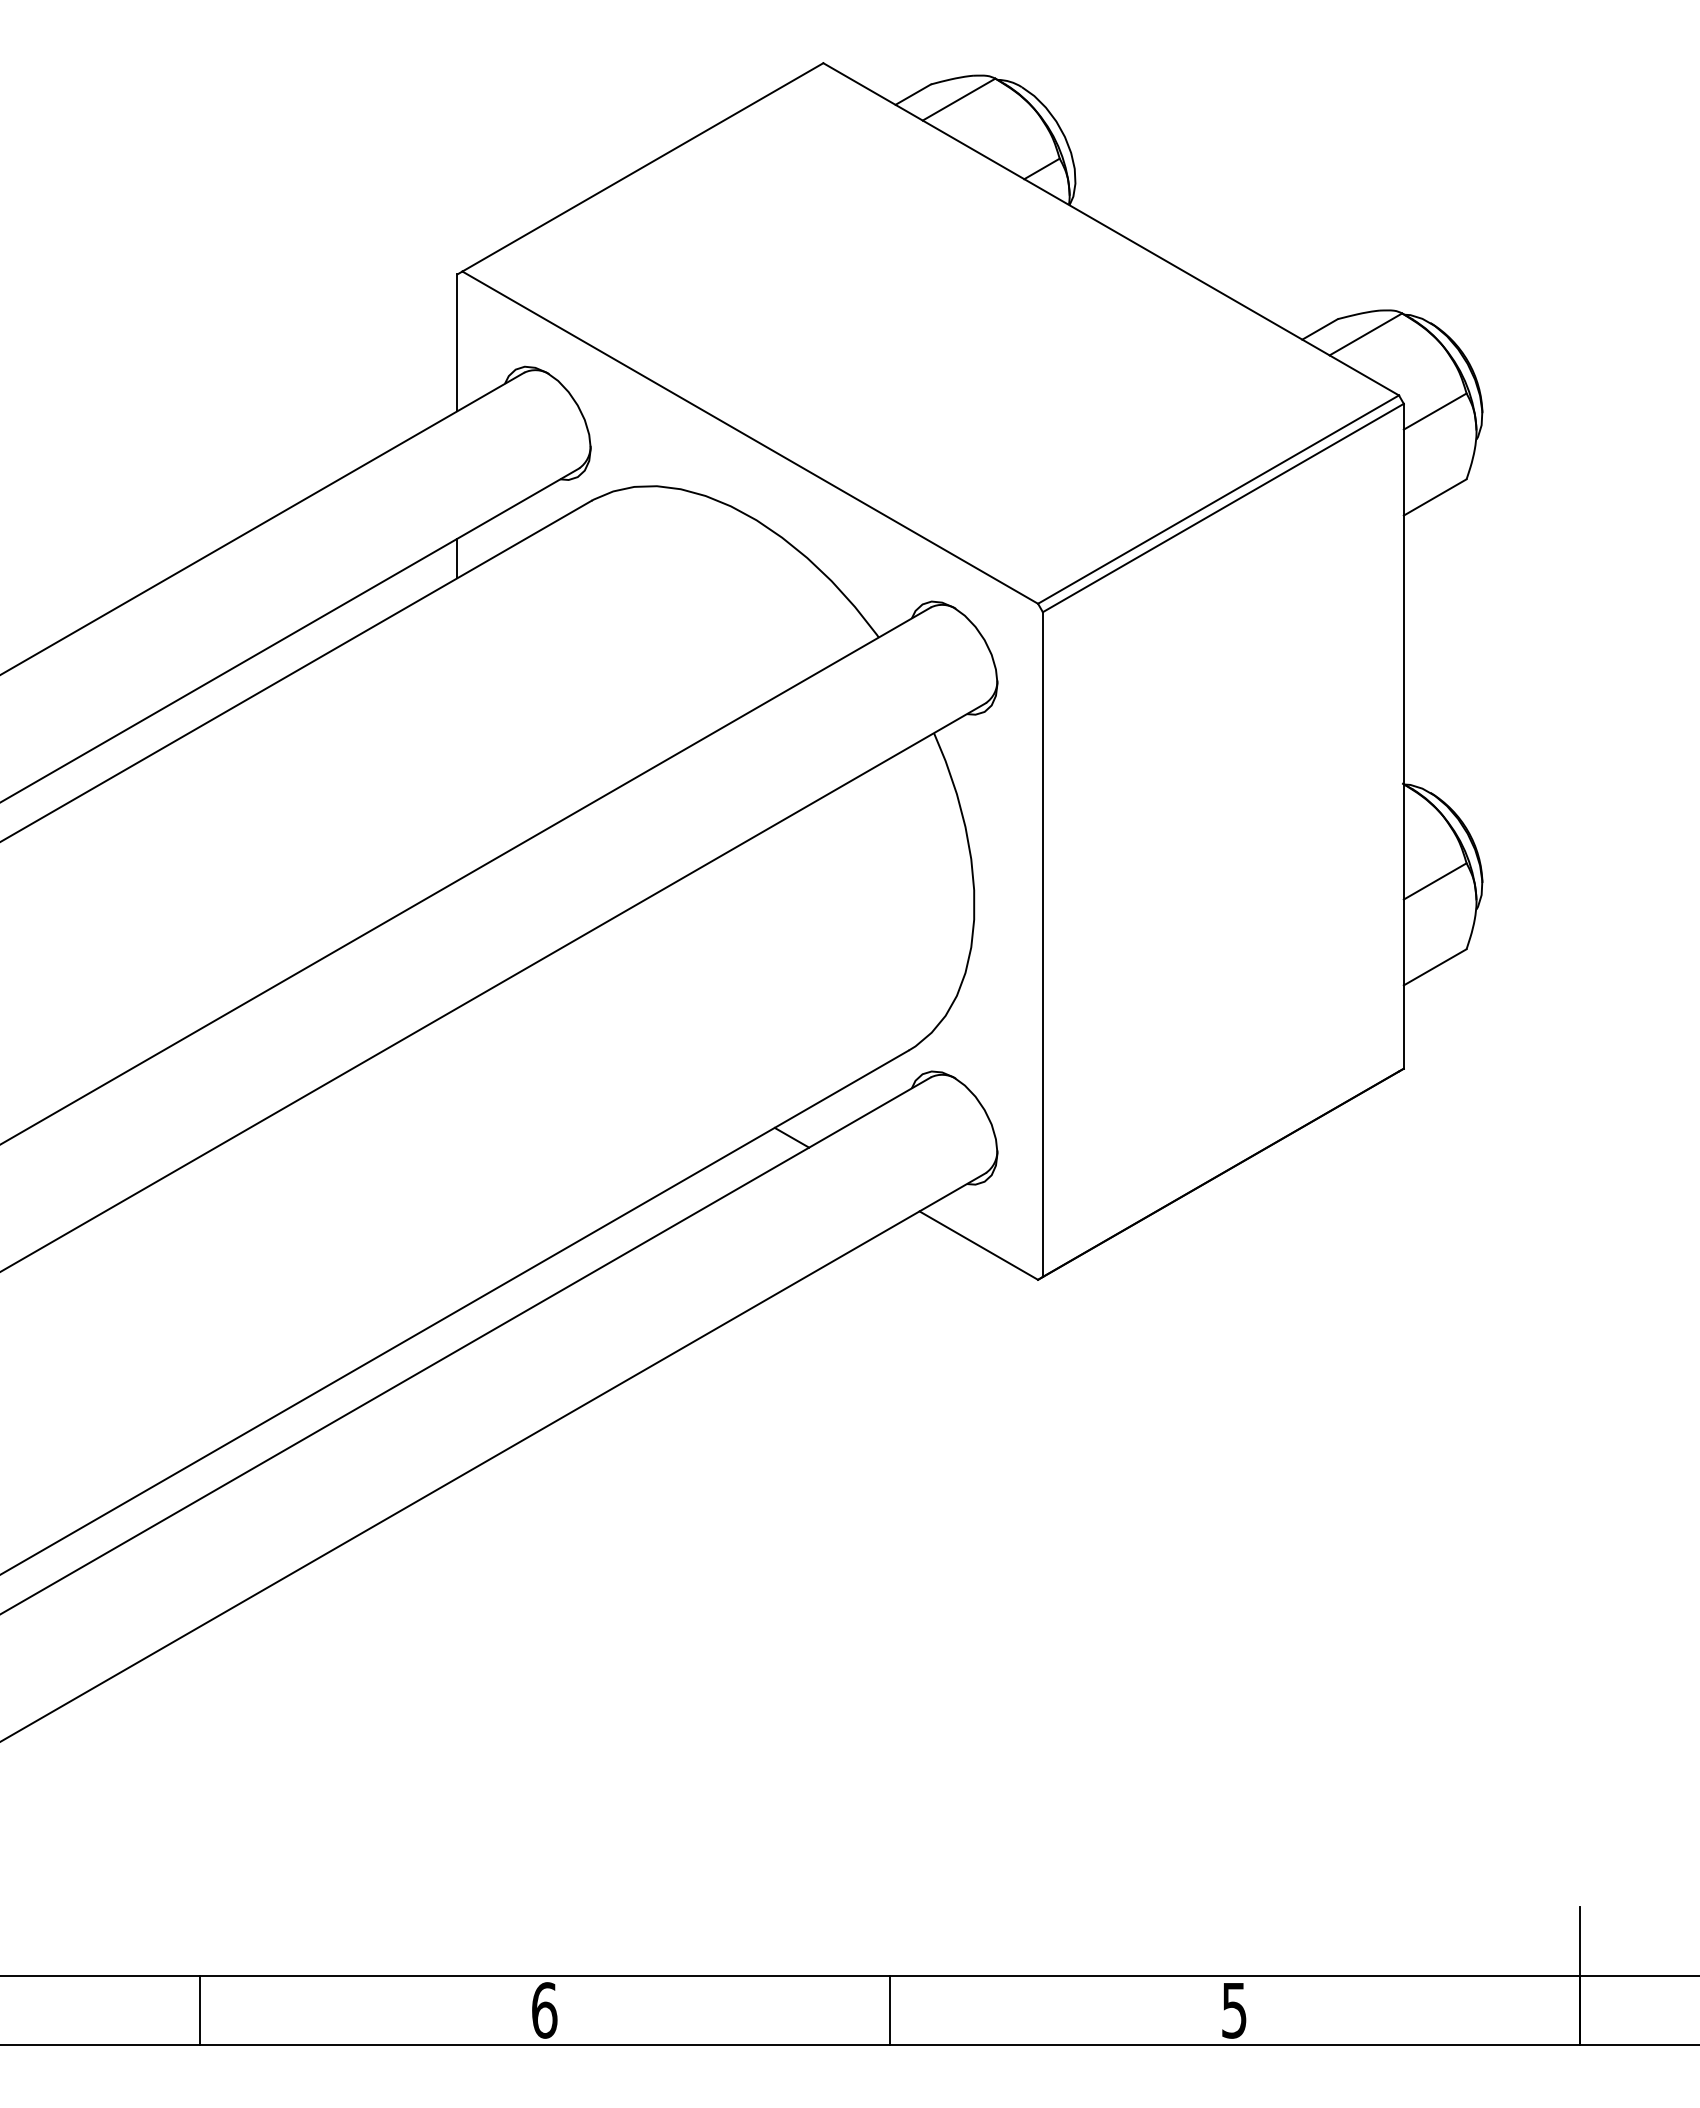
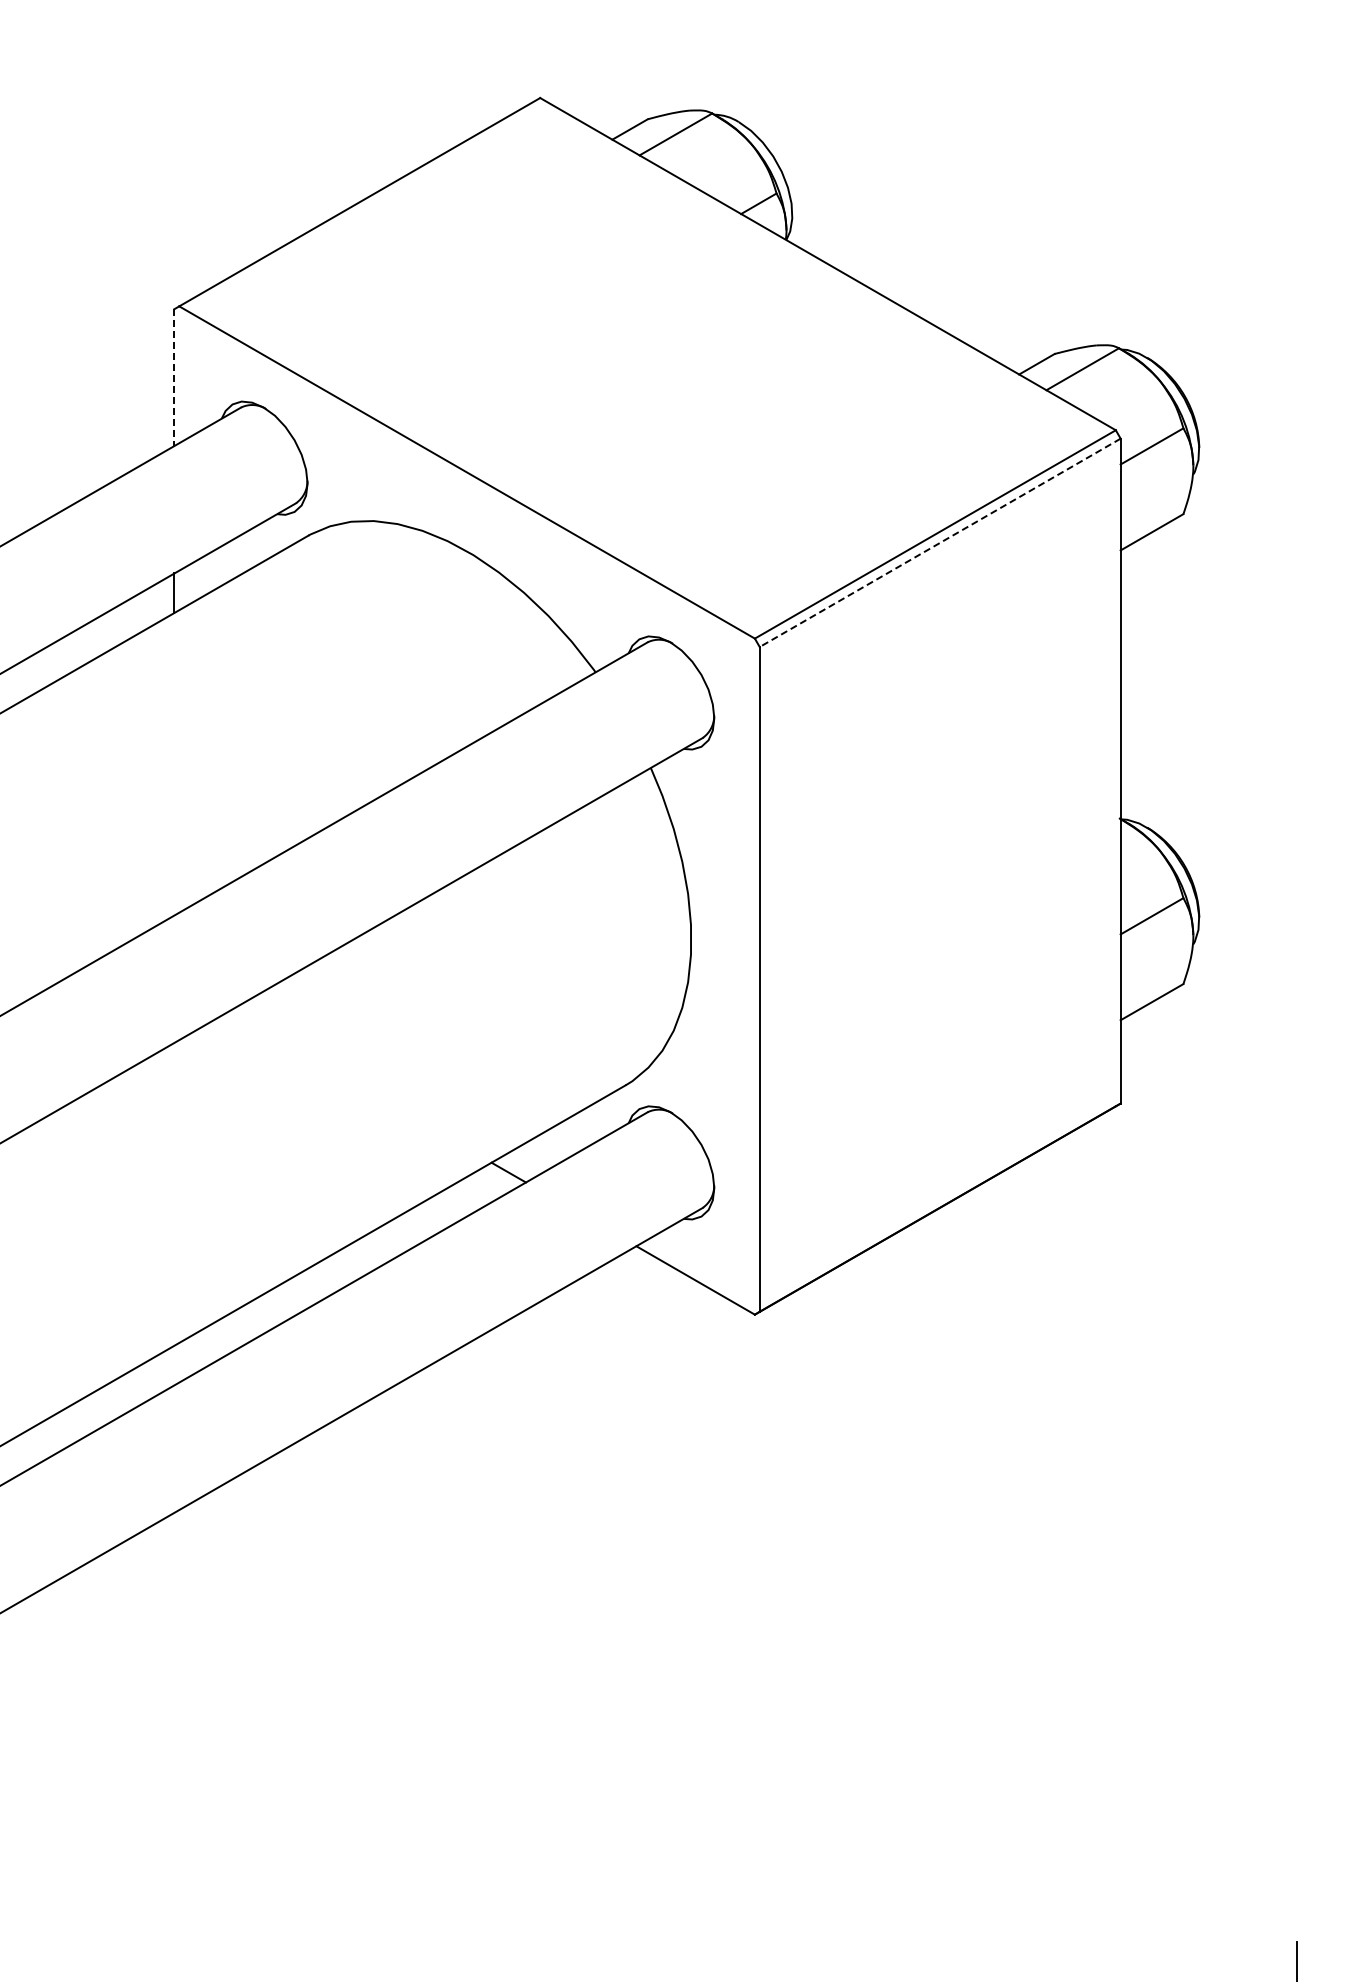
line: (457, 343) -> (174, 378), solid -> dashed
line: (1222, 508) -> (939, 543), solid -> dashed

